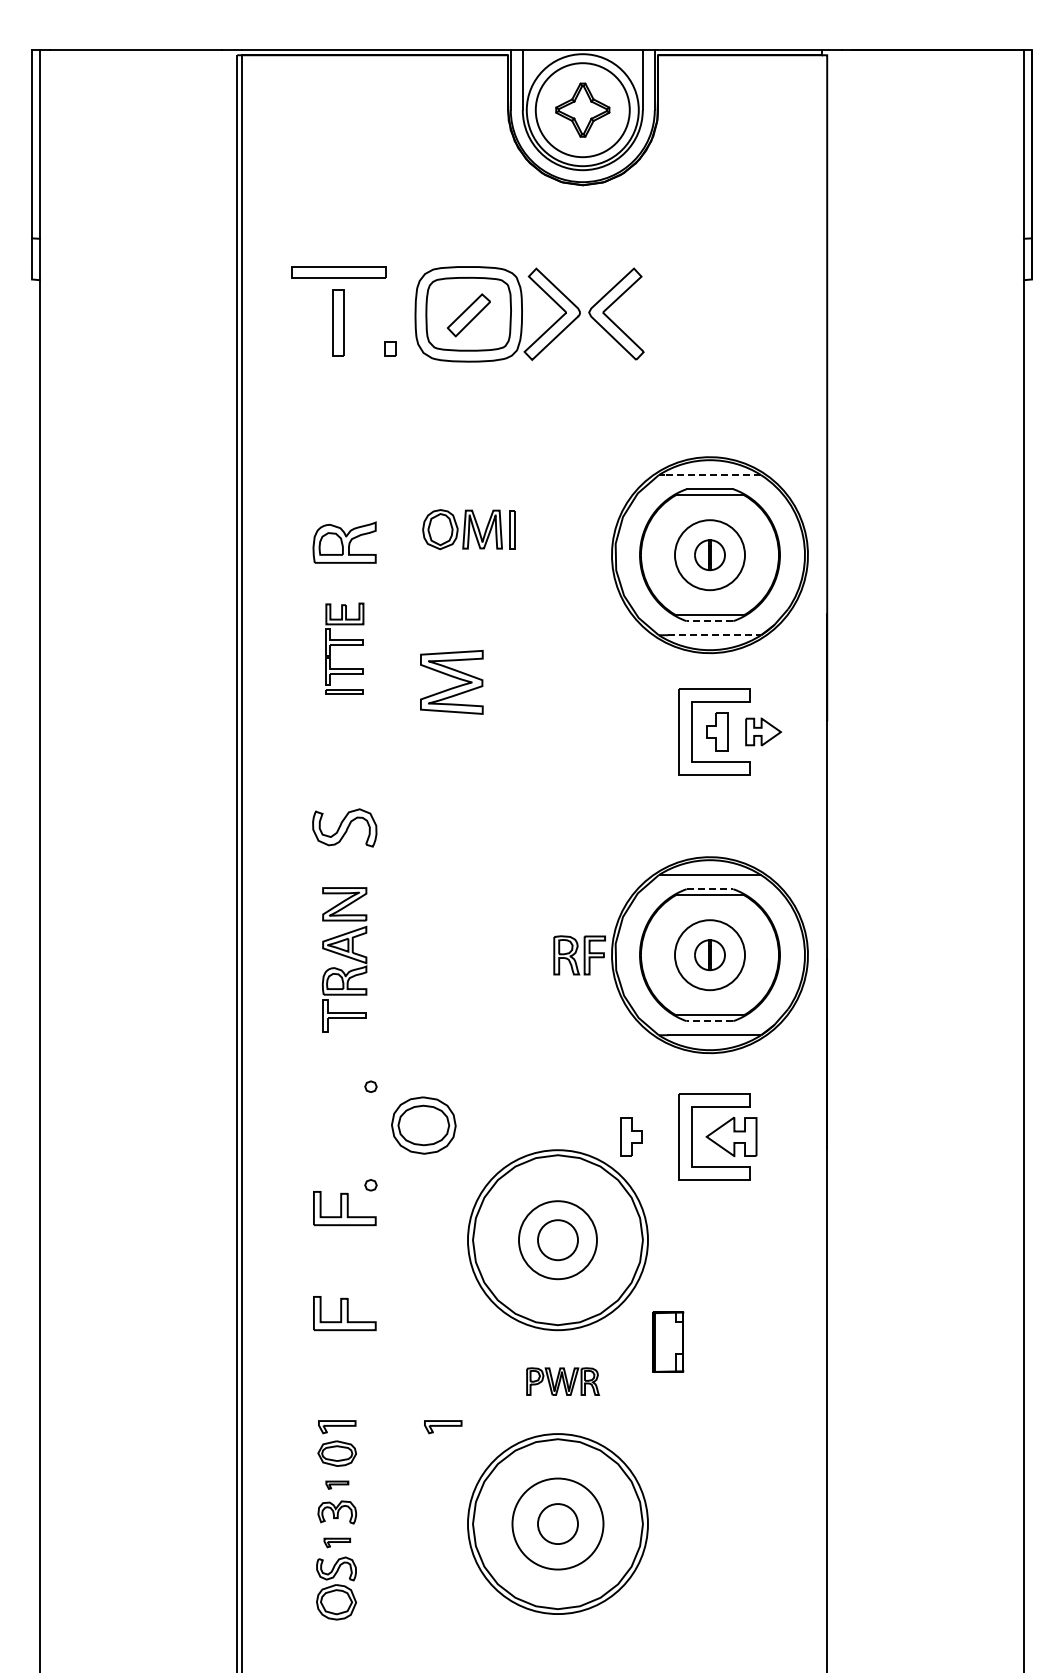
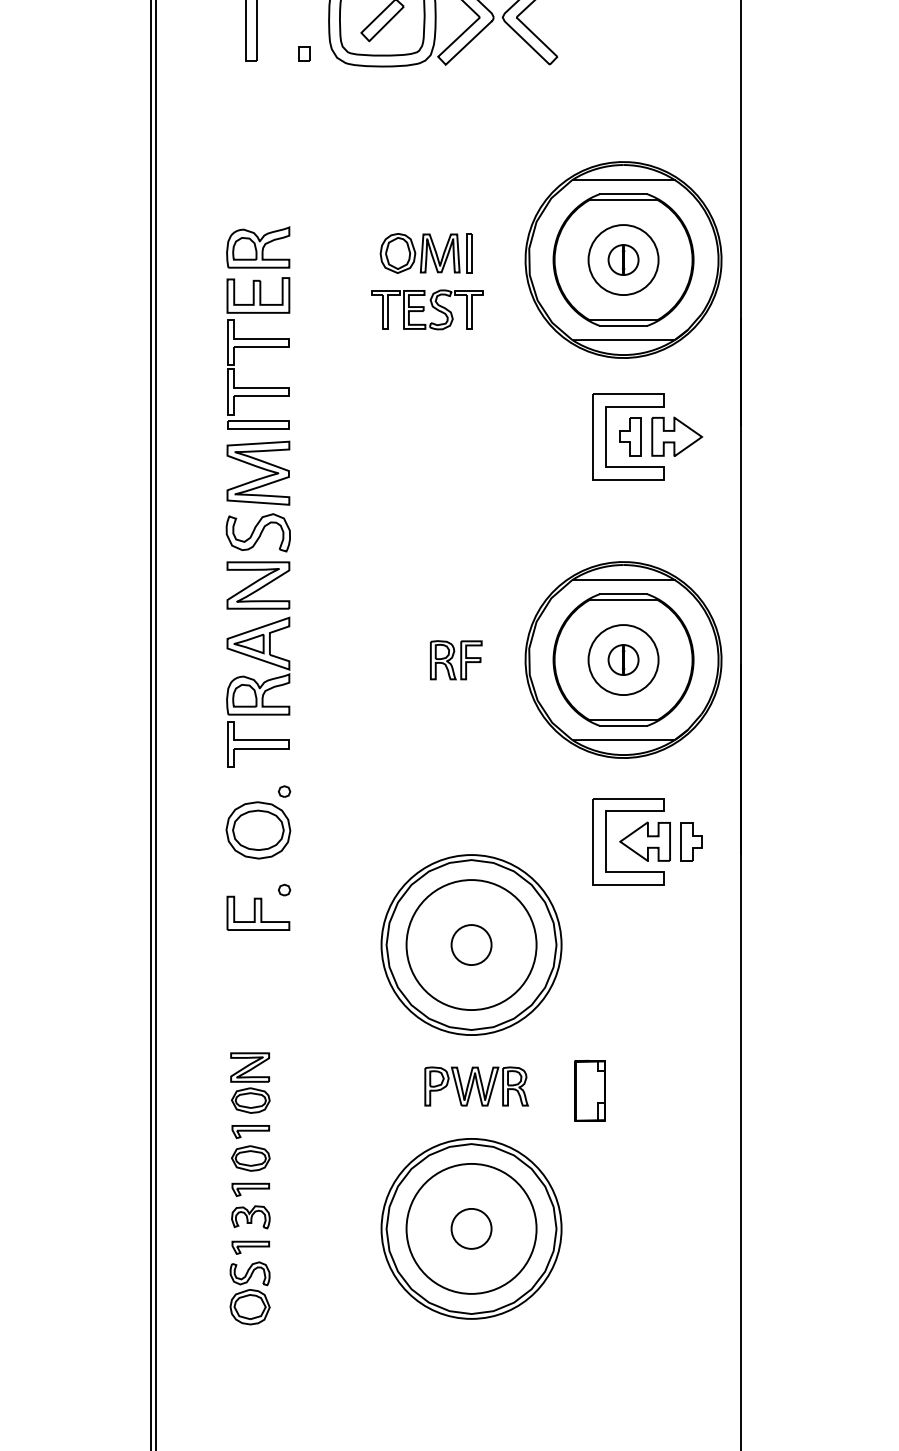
line: (713, 475) -> (627, 180), dashed -> solid
part: (468, 529) -> (426, 253), moved
part: (513, 604) -> (427, 309), added
line: (709, 621) -> (623, 326), dashed -> solid
line: (714, 635) -> (628, 340), dashed -> solid
part: (344, 648) -> (258, 353), size x1.67
part: (451, 682) -> (258, 473), moved
part: (763, 731) -> (677, 436), size x1.43
line: (710, 889) -> (624, 594), dashed -> solid
part: (579, 955) -> (456, 660), moved
part: (344, 959) -> (258, 664), size x1.43
line: (709, 1021) -> (623, 726), dashed -> solid
part: (423, 1125) -> (258, 830), moved
part: (631, 1136) -> (692, 841), moved
circle: (557, 1240) -> (471, 945), size x1.67
part: (344, 1313) -> (258, 1018), removed
part: (668, 1341) -> (590, 1090), moved
part: (336, 1377) -> (250, 1082), added
part: (562, 1381) -> (476, 1086), size x1.43
part: (443, 1427) -> (357, 1132), removed
part: (337, 1485) -> (251, 1190), size x1.67
circle: (557, 1524) -> (471, 1229), size x1.43
part: (337, 1542) -> (251, 1247), size x1.43

